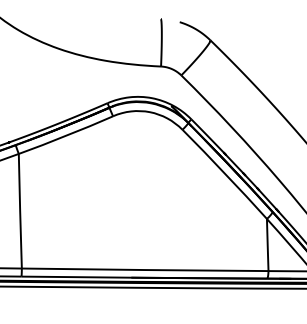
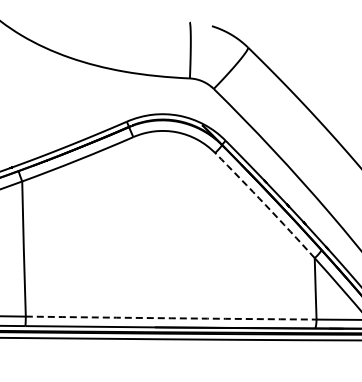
arc: (225, 174) -> (265, 205), solid -> dashed
arc: (145, 270) -> (171, 318), solid -> dashed

